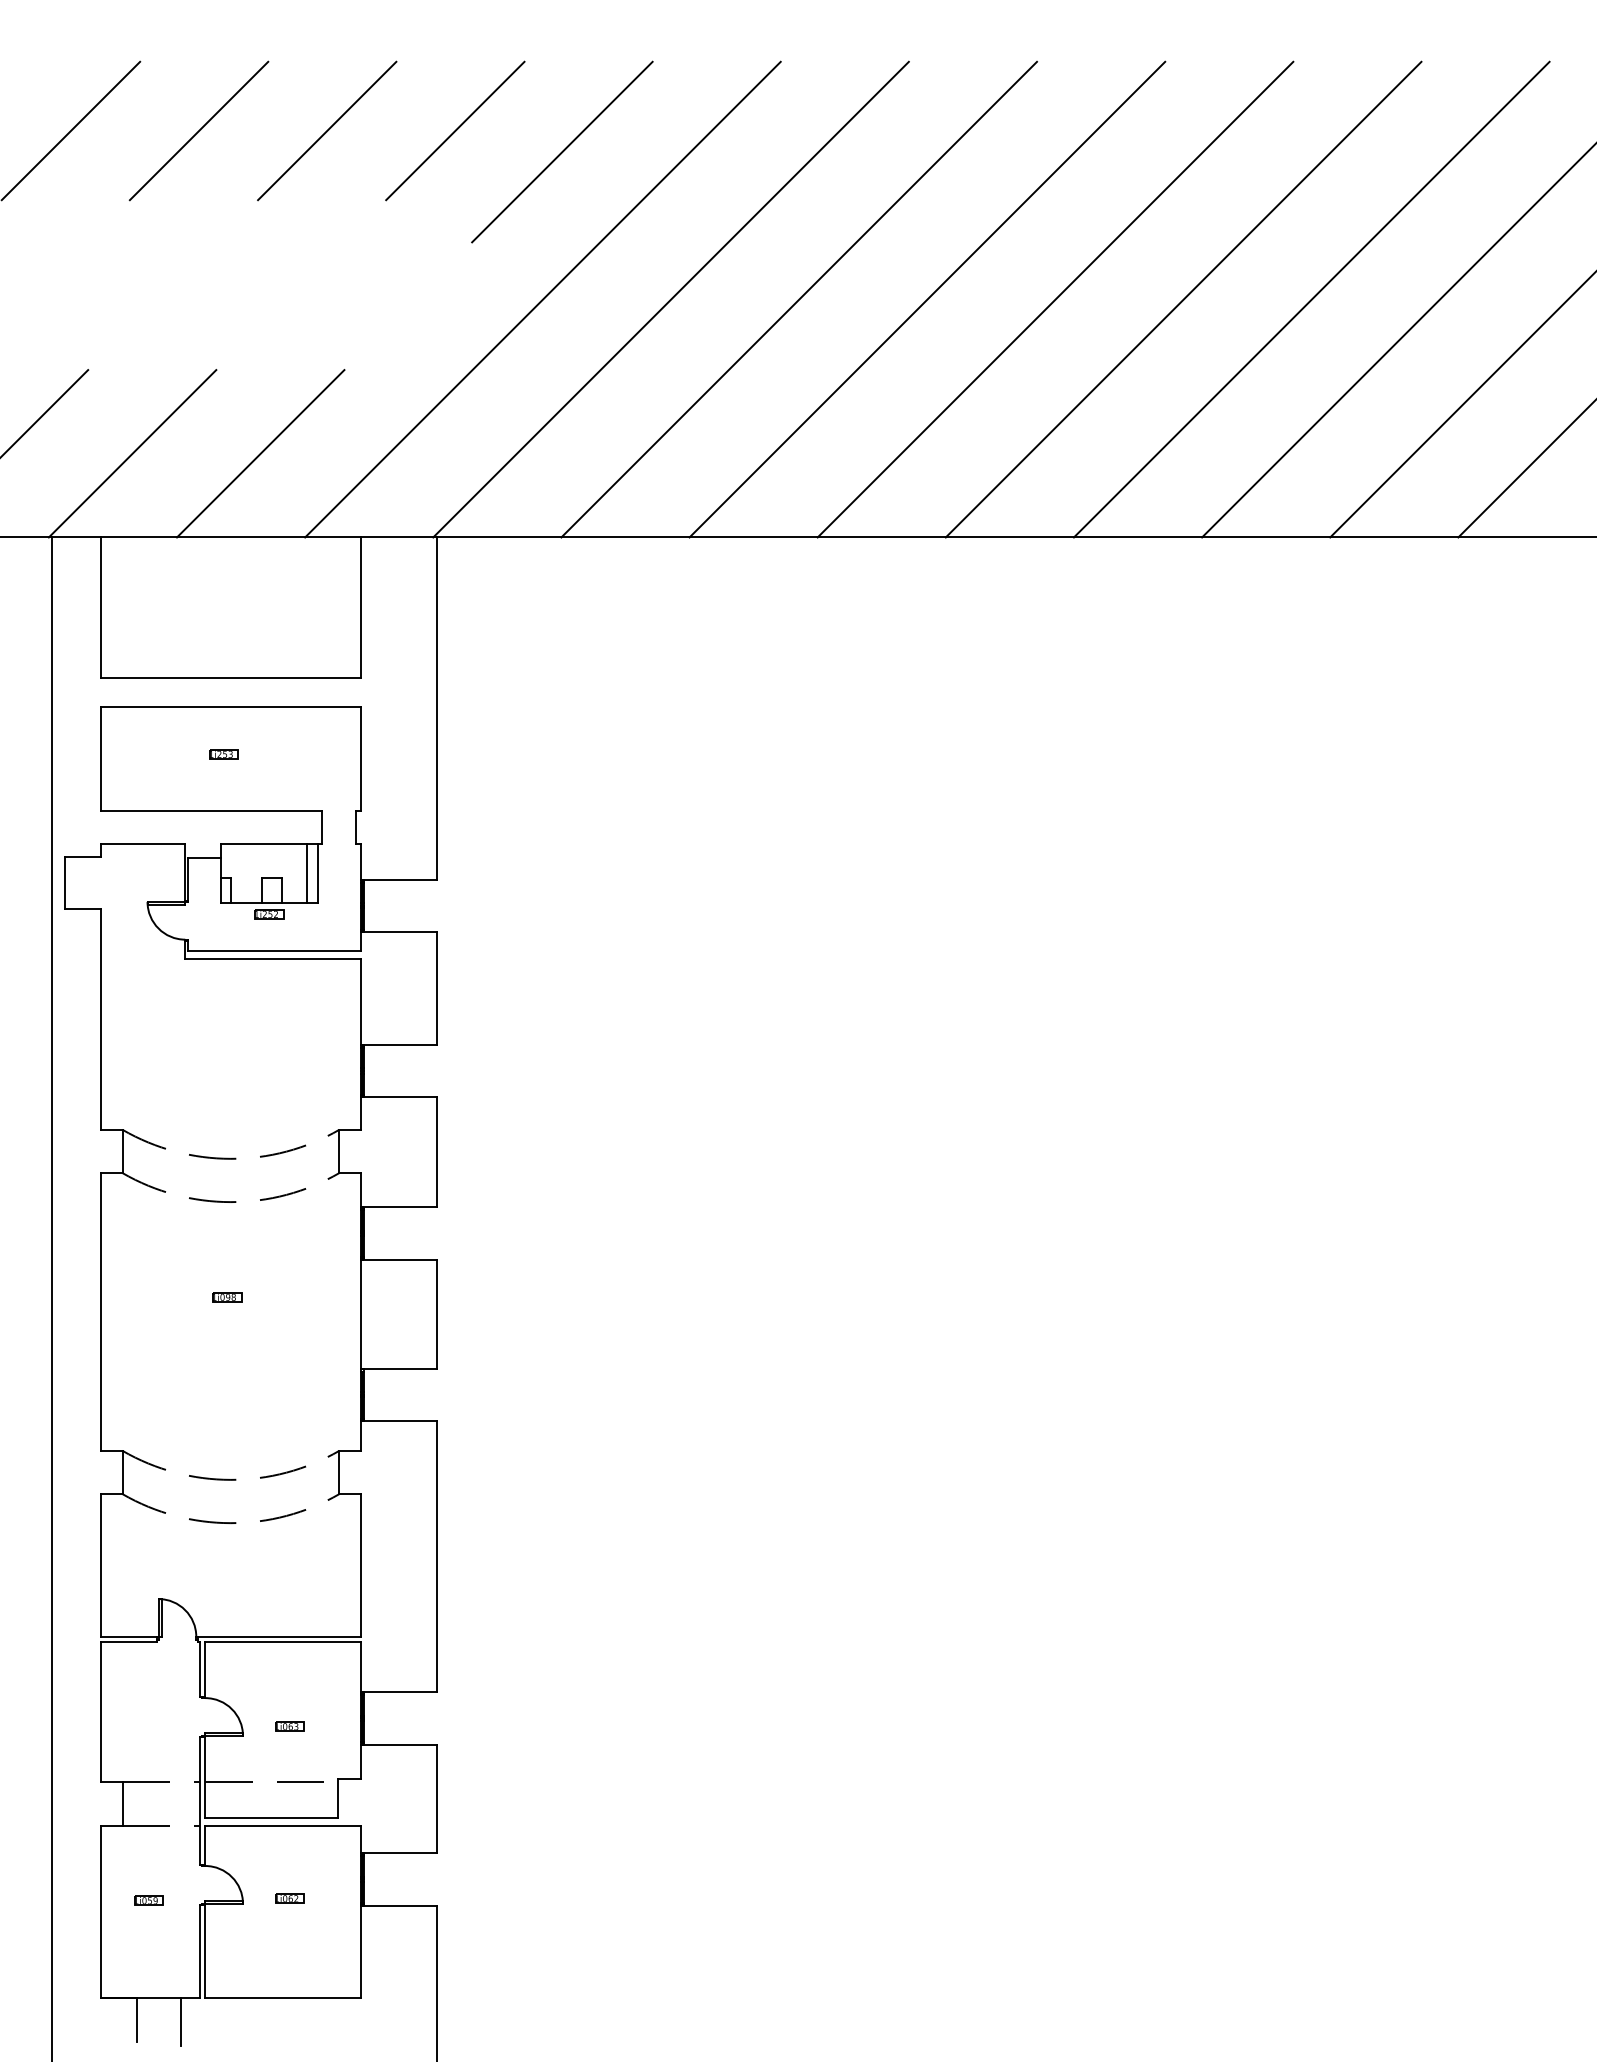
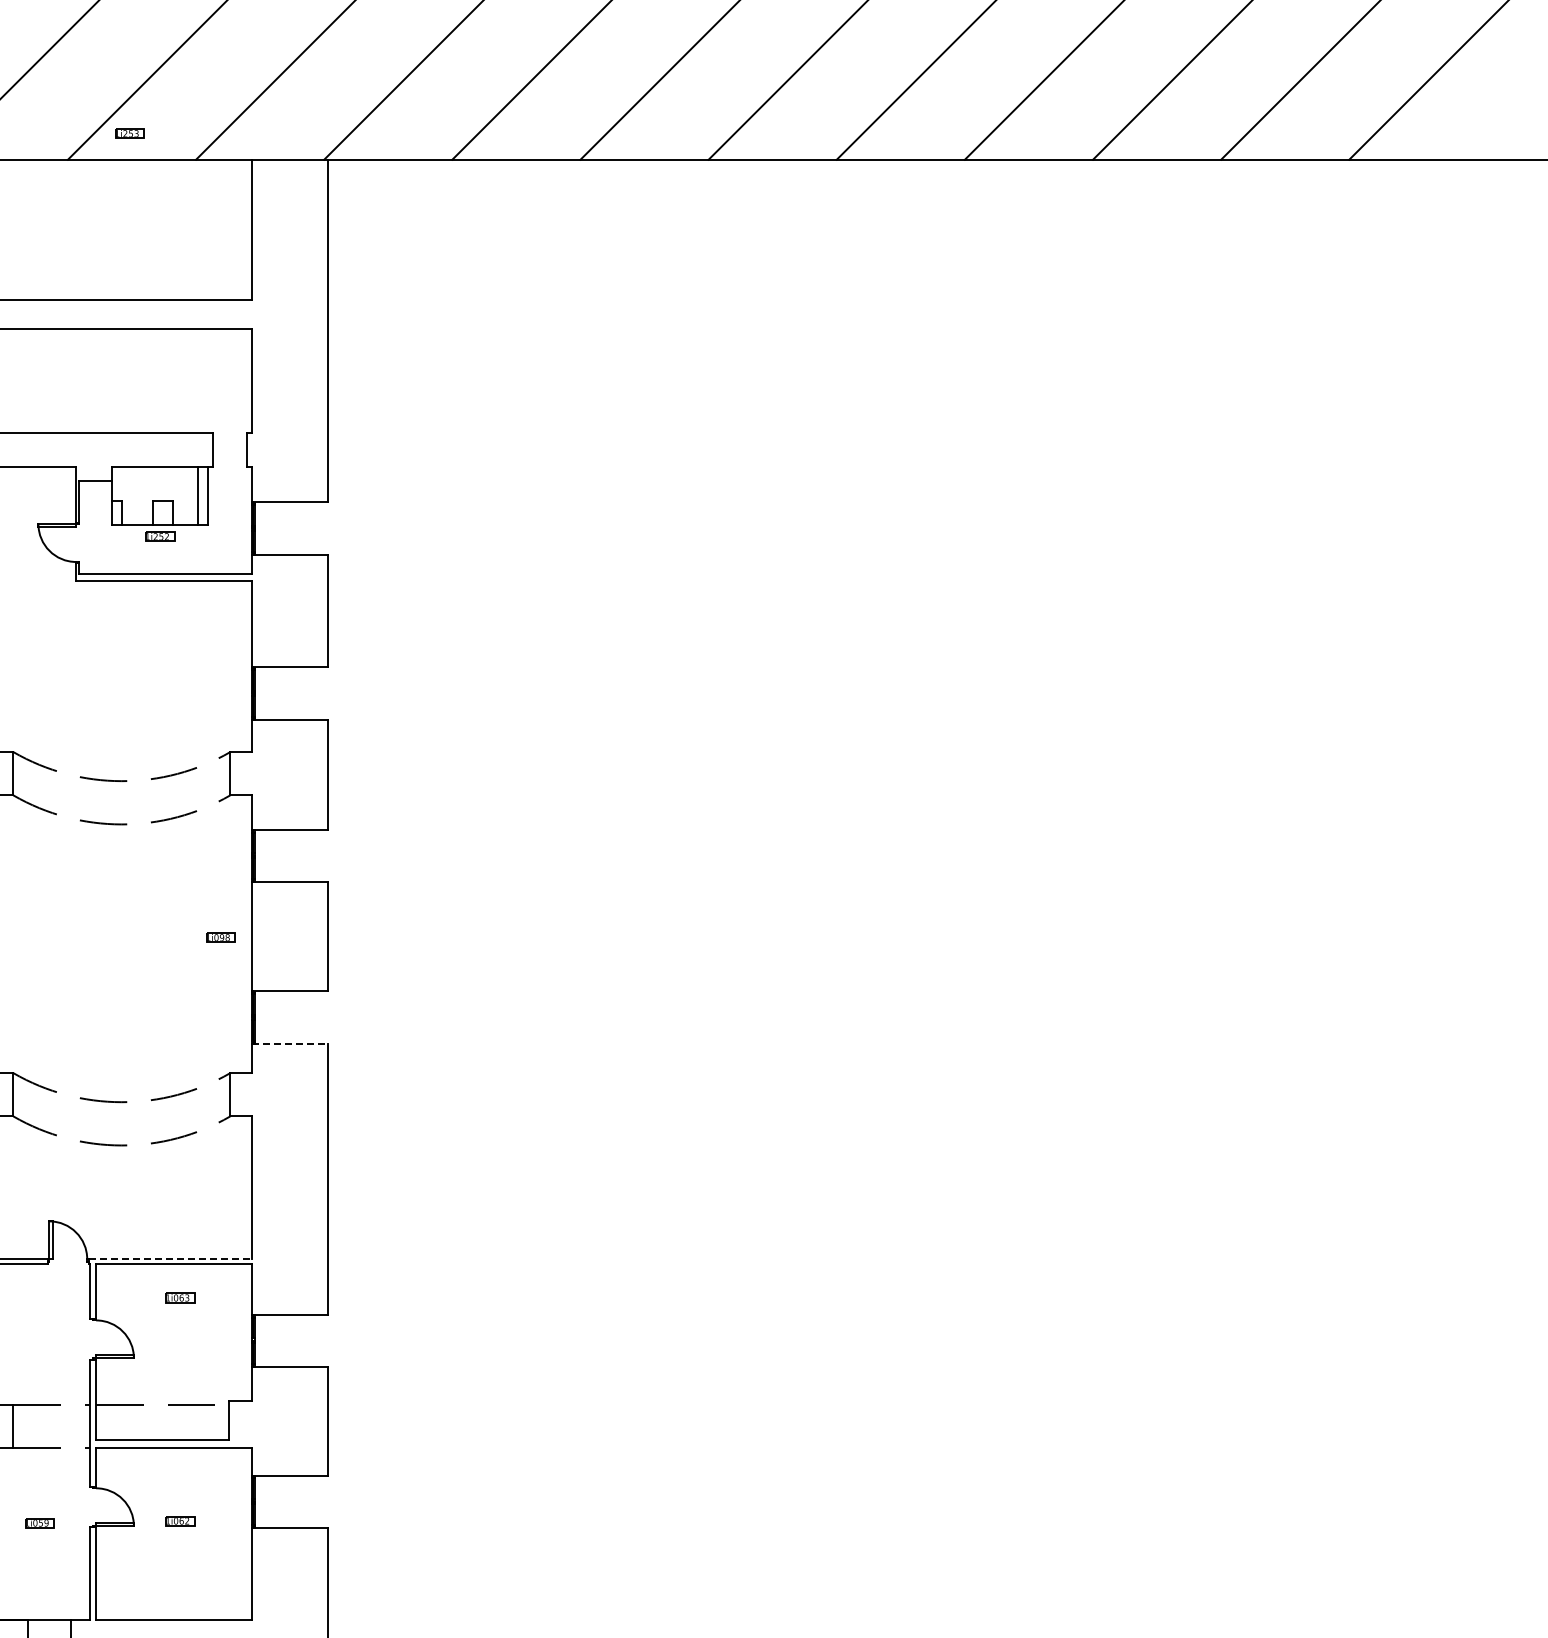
part: (223, 754) -> (129, 133), moved
part: (227, 1297) -> (221, 937), moved
line: (399, 1421) -> (290, 1043), solid -> dashed
line: (279, 1636) -> (170, 1258), solid -> dashed
part: (289, 1726) -> (180, 1297), moved

